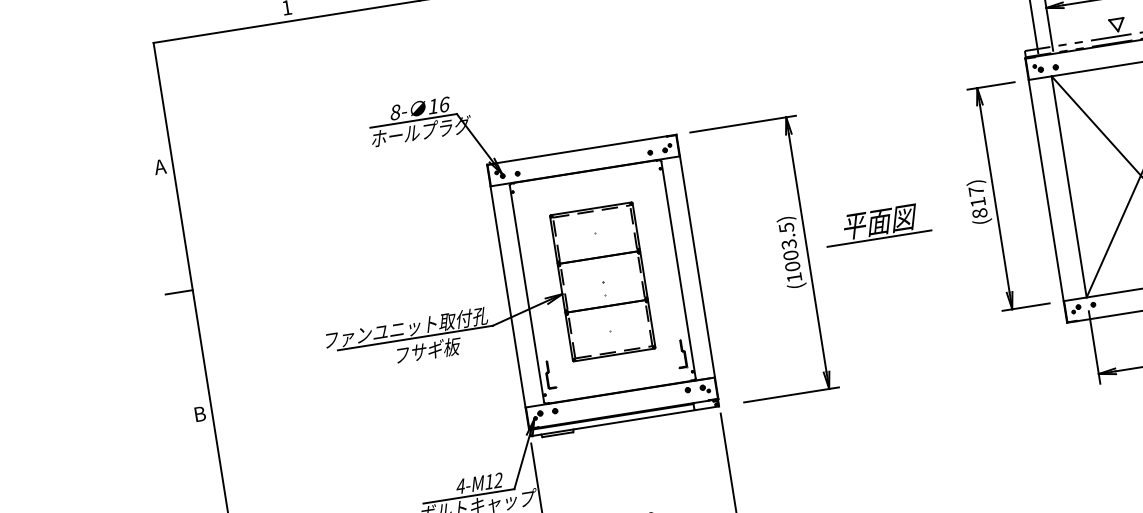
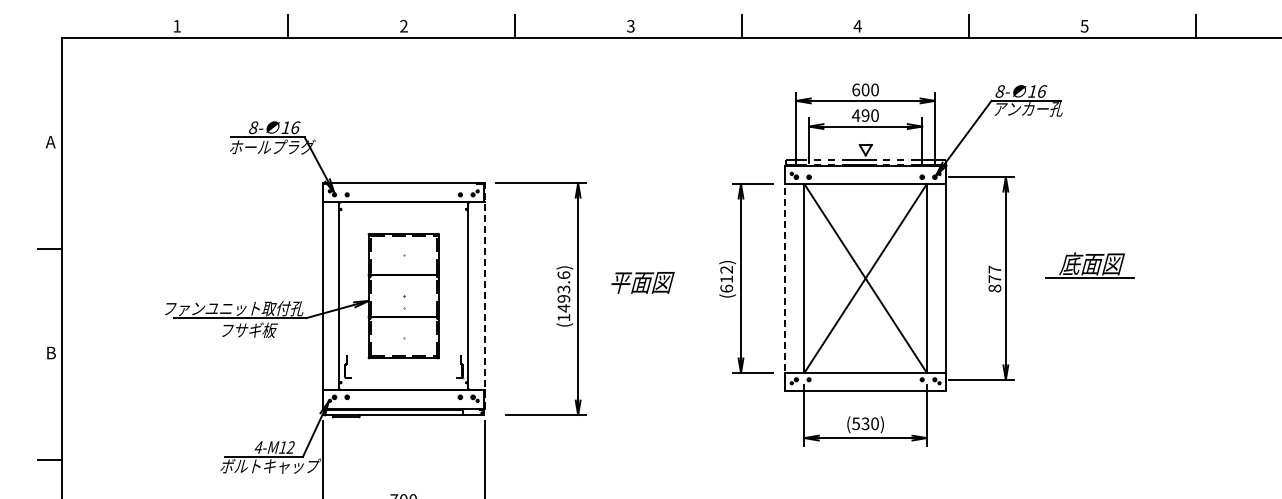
line: (1045, 190) -> (784, 278), solid -> dashed
text: (977, 202) -> (726, 279), (817) -> (612)
line: (879, 238) -> (639, 296), removed
text: (789, 246) -> (563, 291), (1003.5) -> (1493.6)
line: (697, 267) -> (484, 296), solid -> dashed

